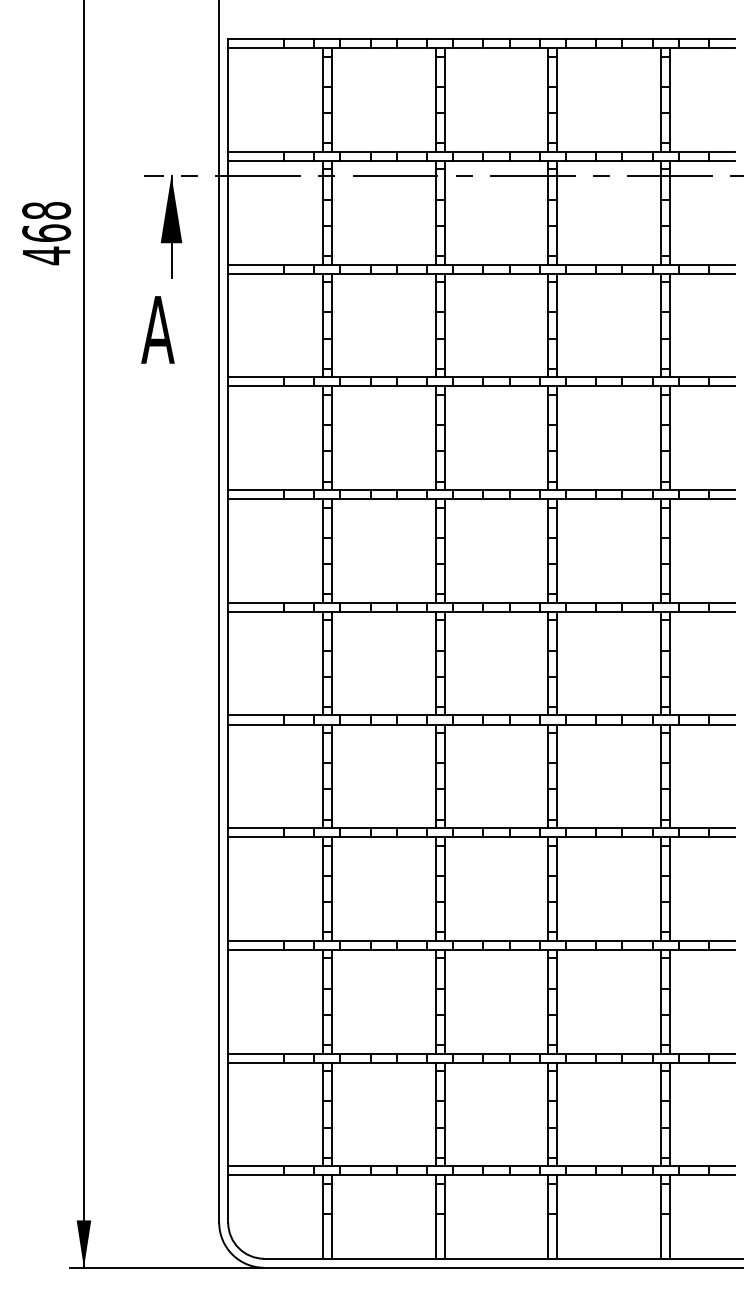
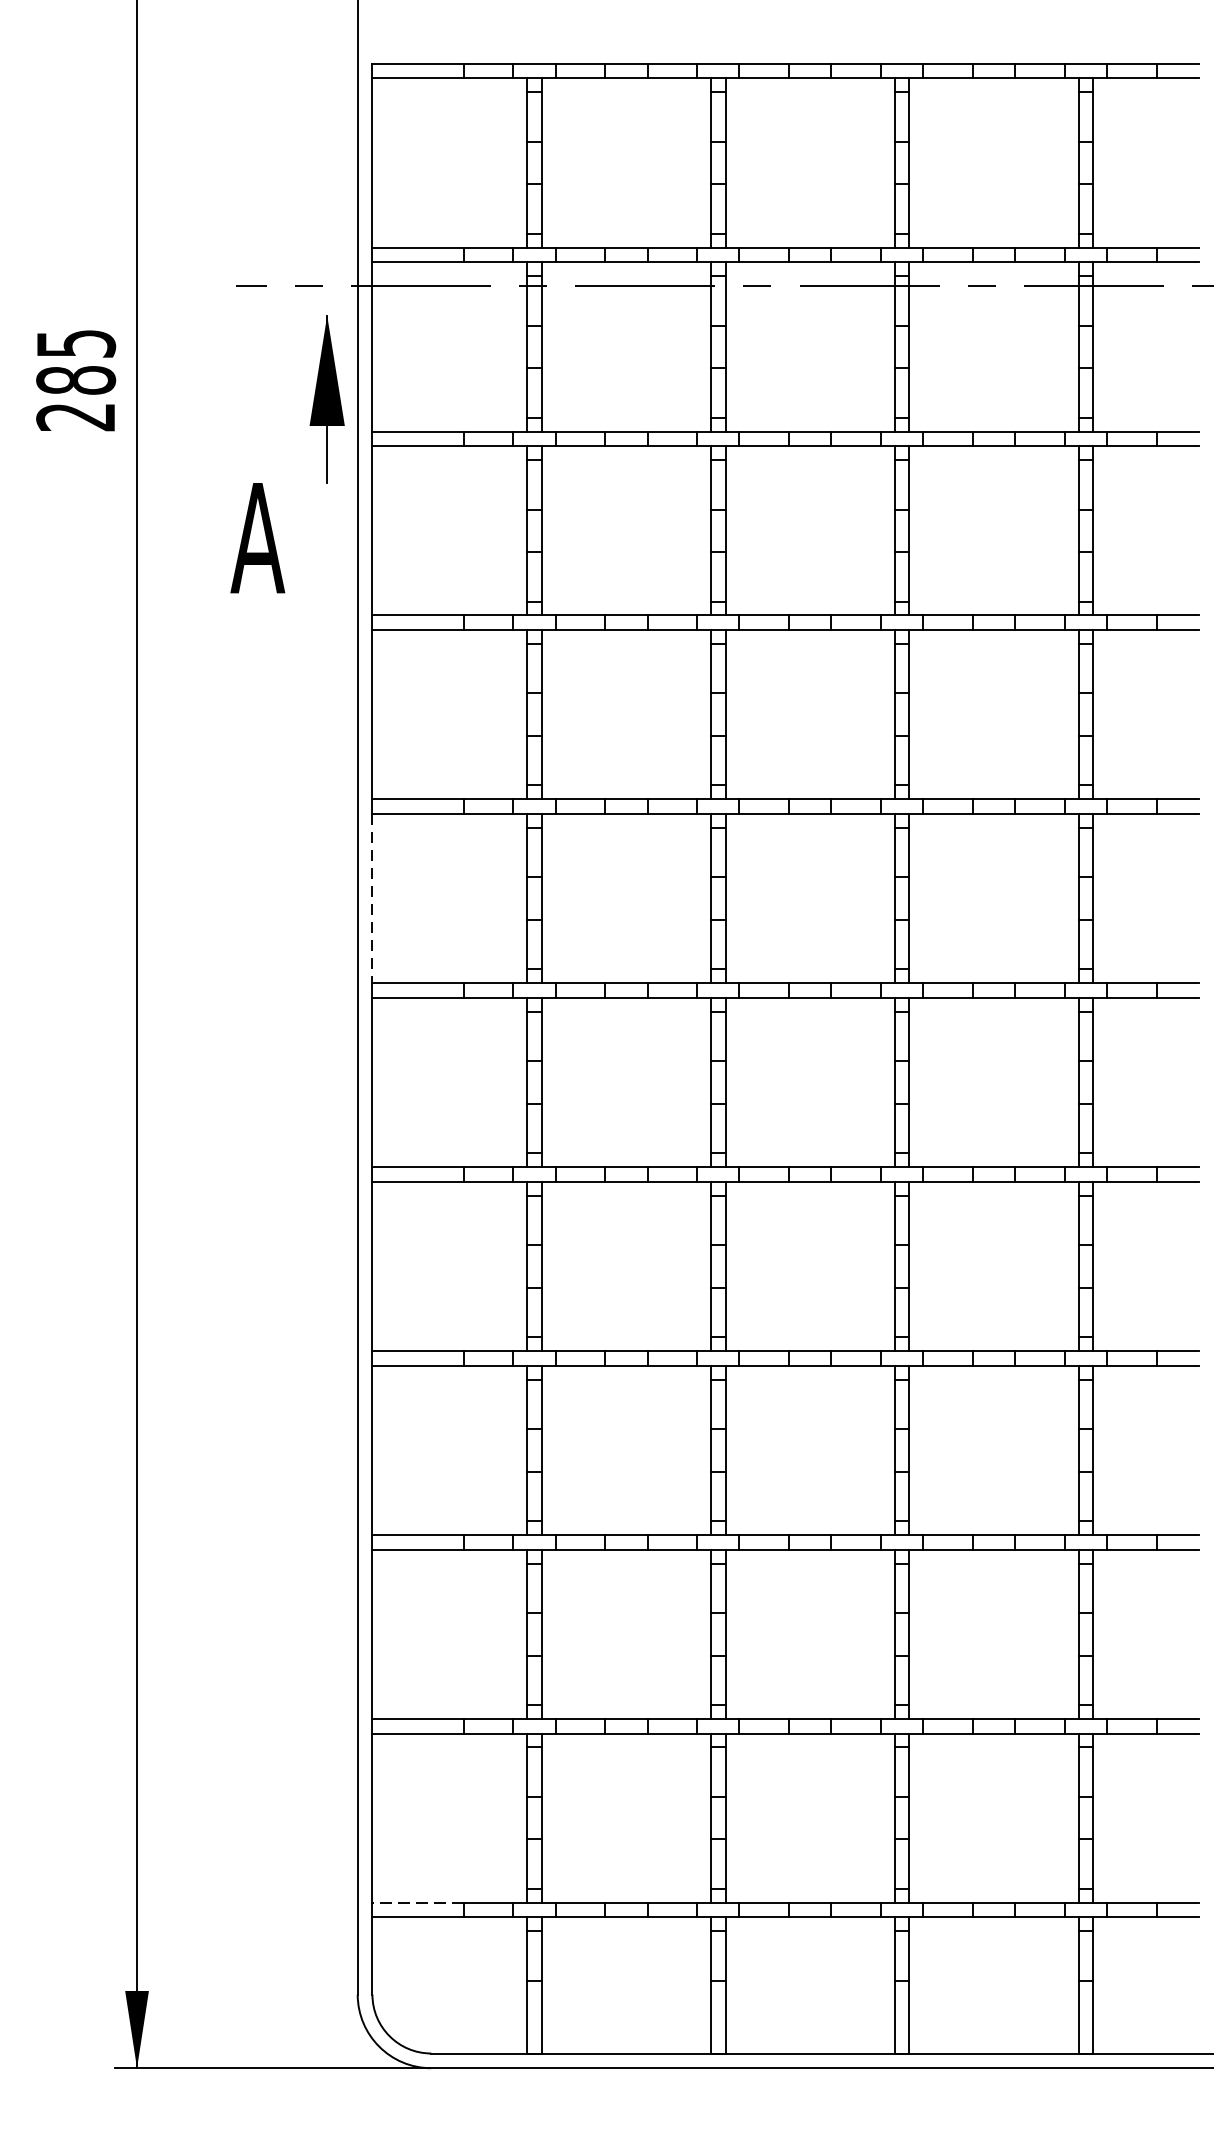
part: (171, 226) -> (327, 398), moved
text: (46, 233) -> (75, 380), 468 -> 285
line: (228, 550) -> (372, 897), solid -> dashed
line: (256, 1166) -> (418, 1902), solid -> dashed

